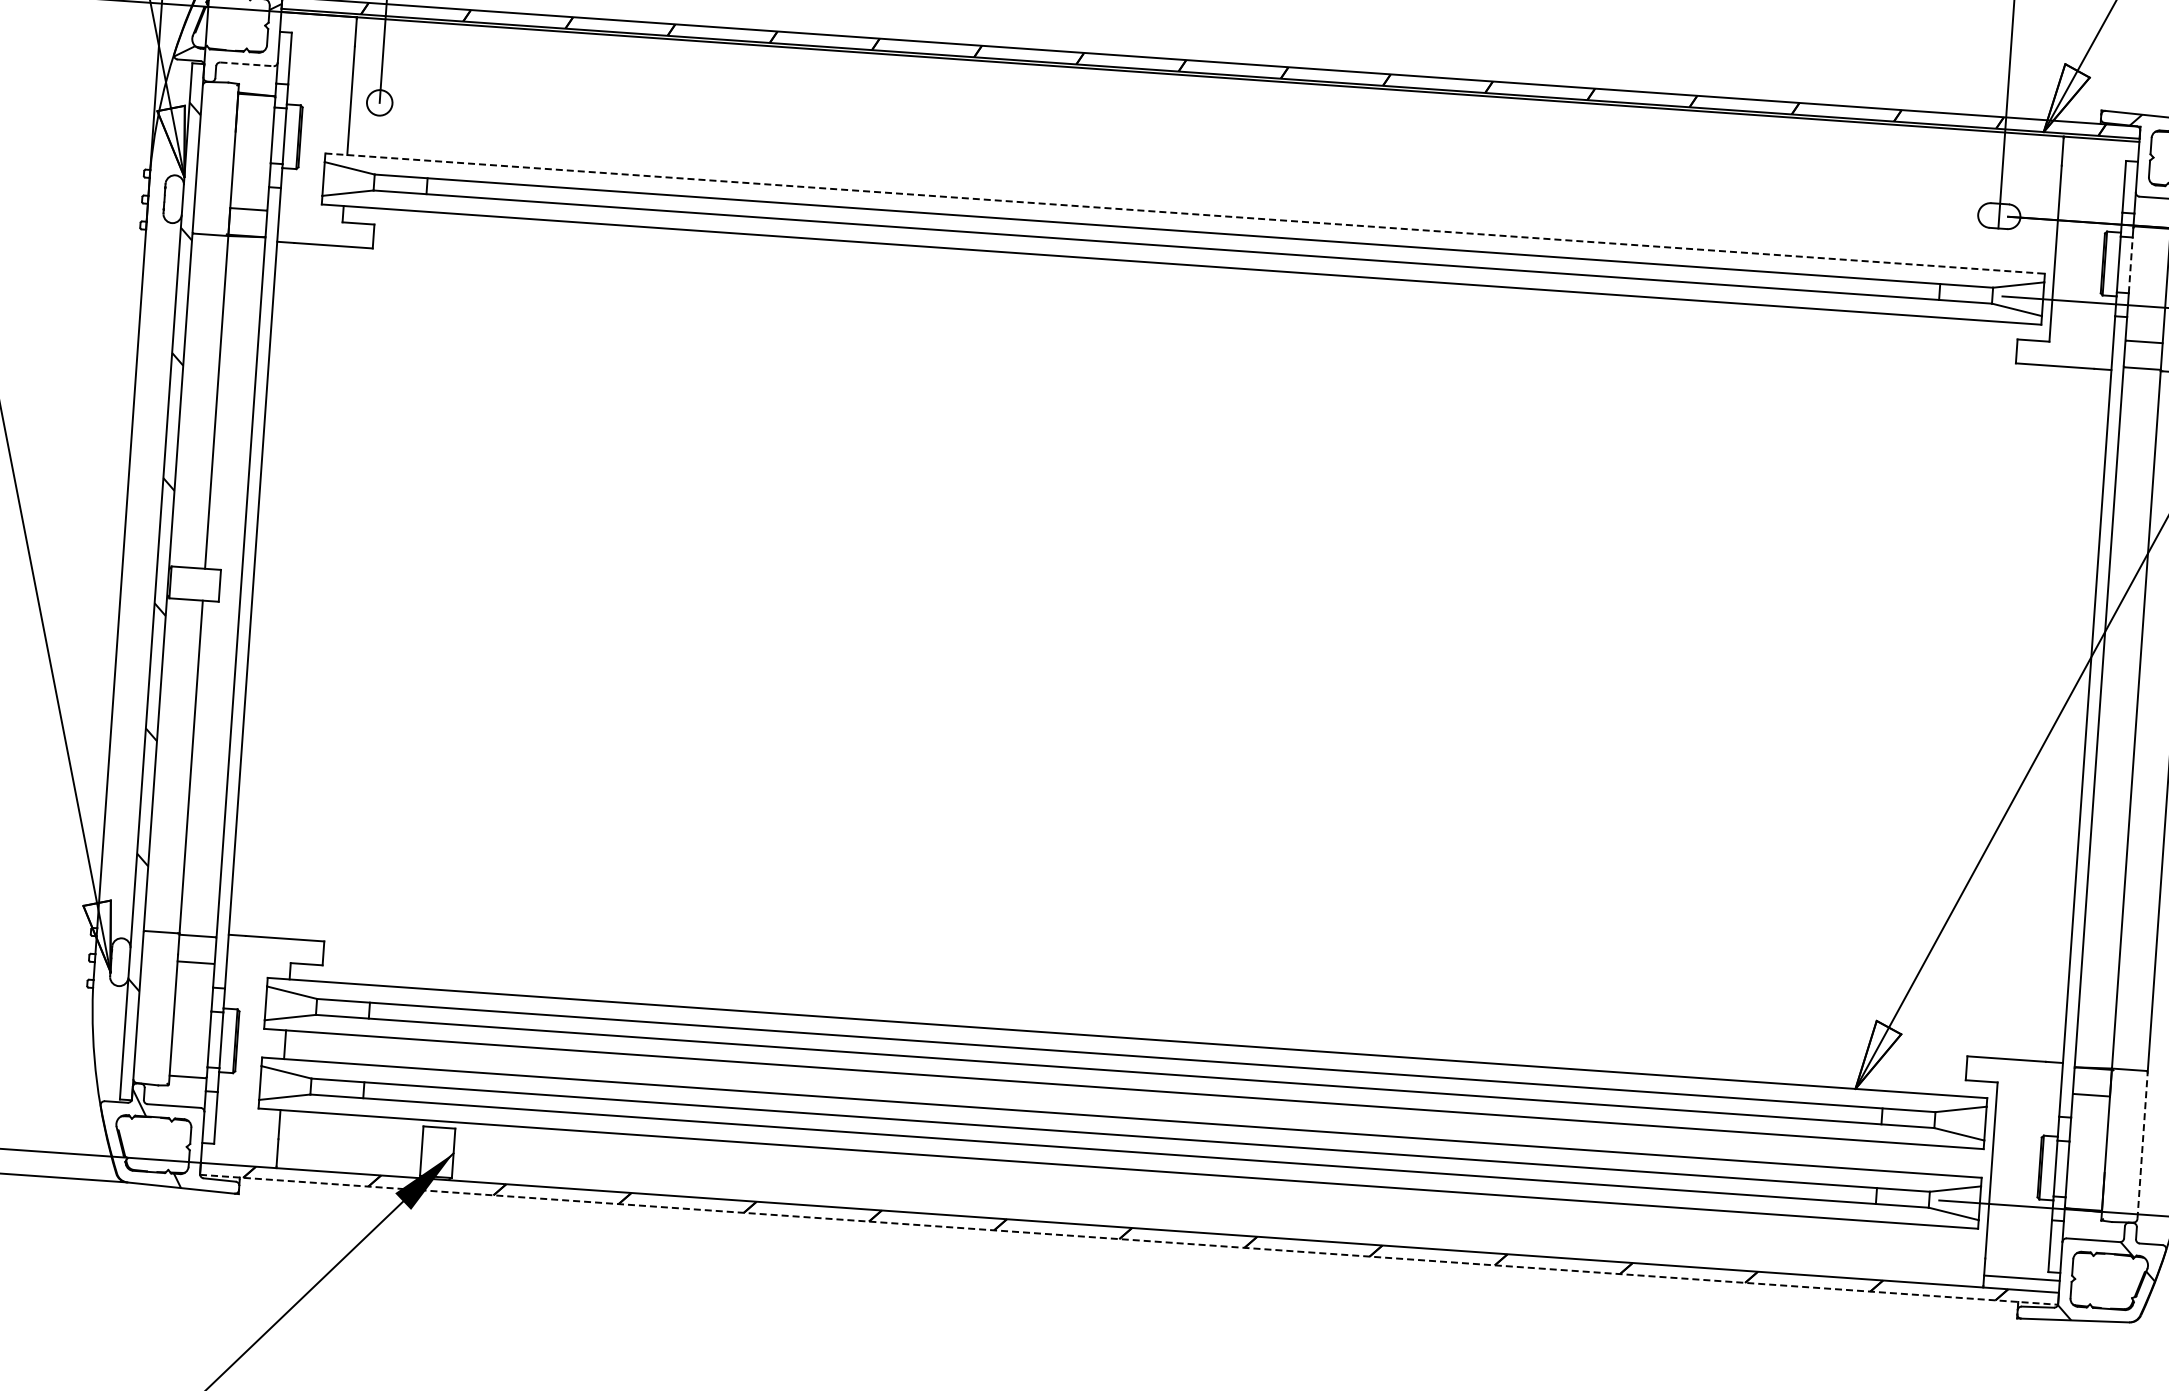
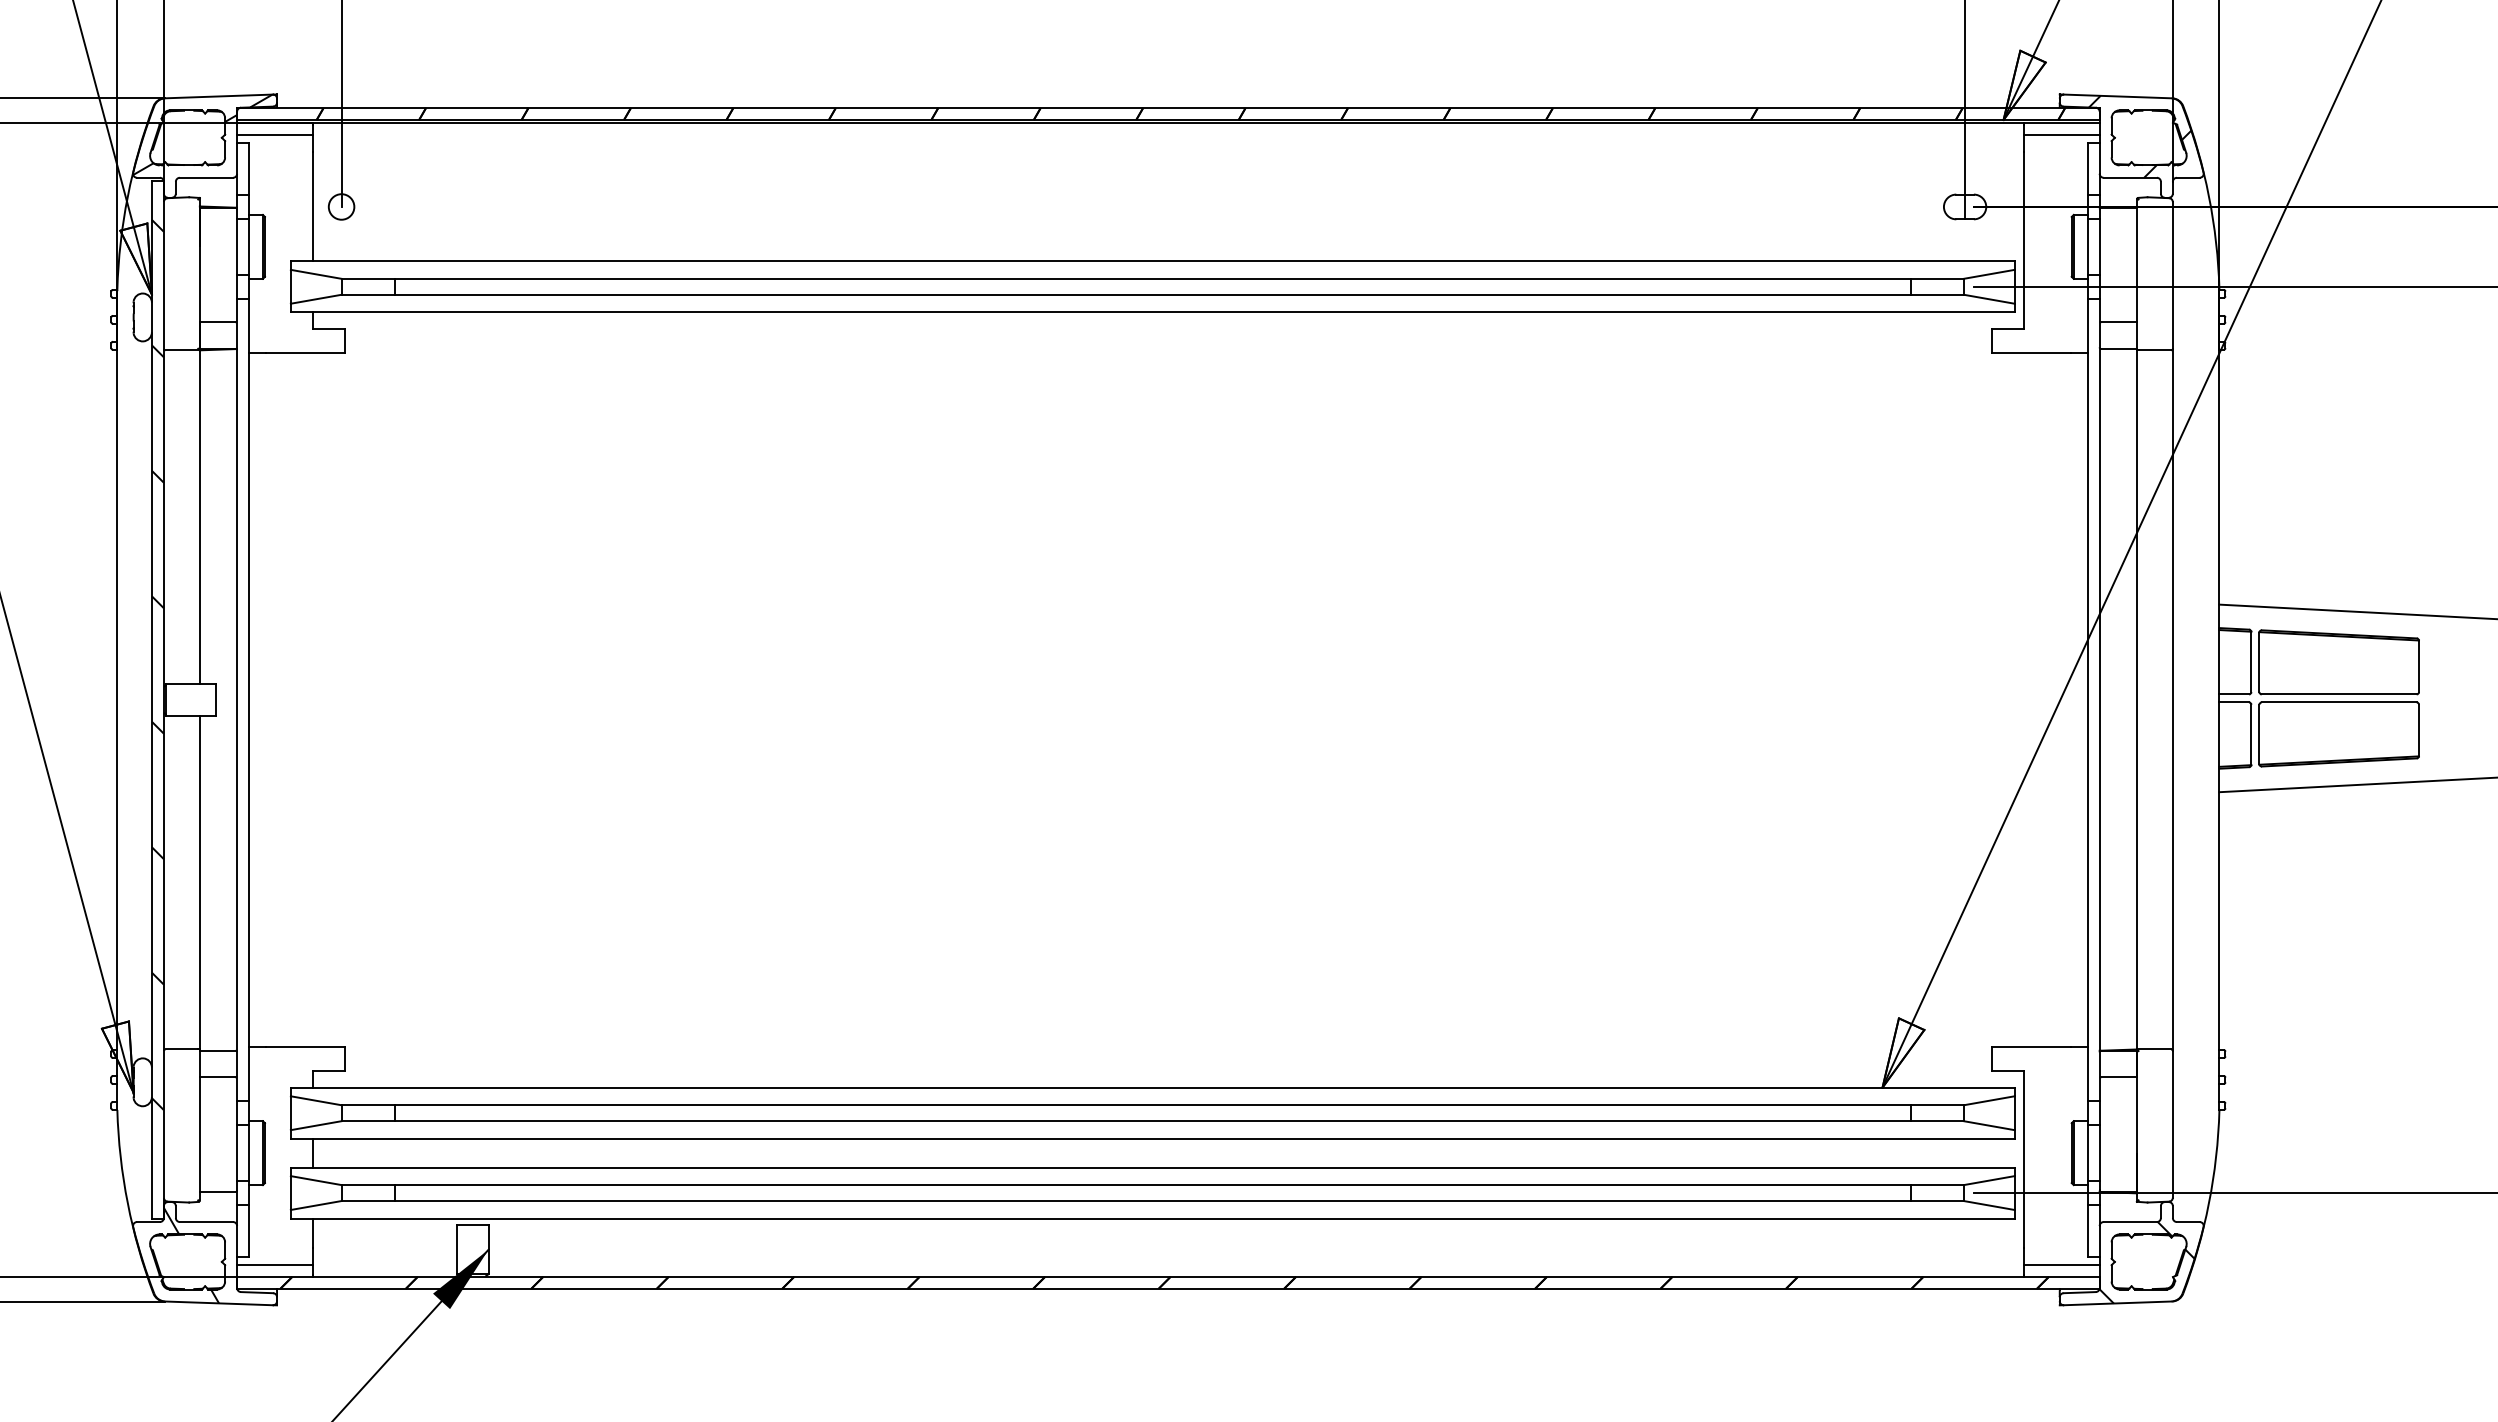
line: (317, 26) -> (274, 135), added
line: (247, 64) -> (206, 177), dashed -> solid
line: (2100, 151) -> (2061, 135), added
line: (1184, 213) -> (1152, 261), dashed -> solid
line: (2130, 264) -> (2099, 246), dashed -> solid
line: (2142, 1144) -> (2172, 1123), dashed -> solid
line: (239, 1153) -> (274, 1264), added
line: (1129, 1239) -> (1168, 1288), dashed -> solid

